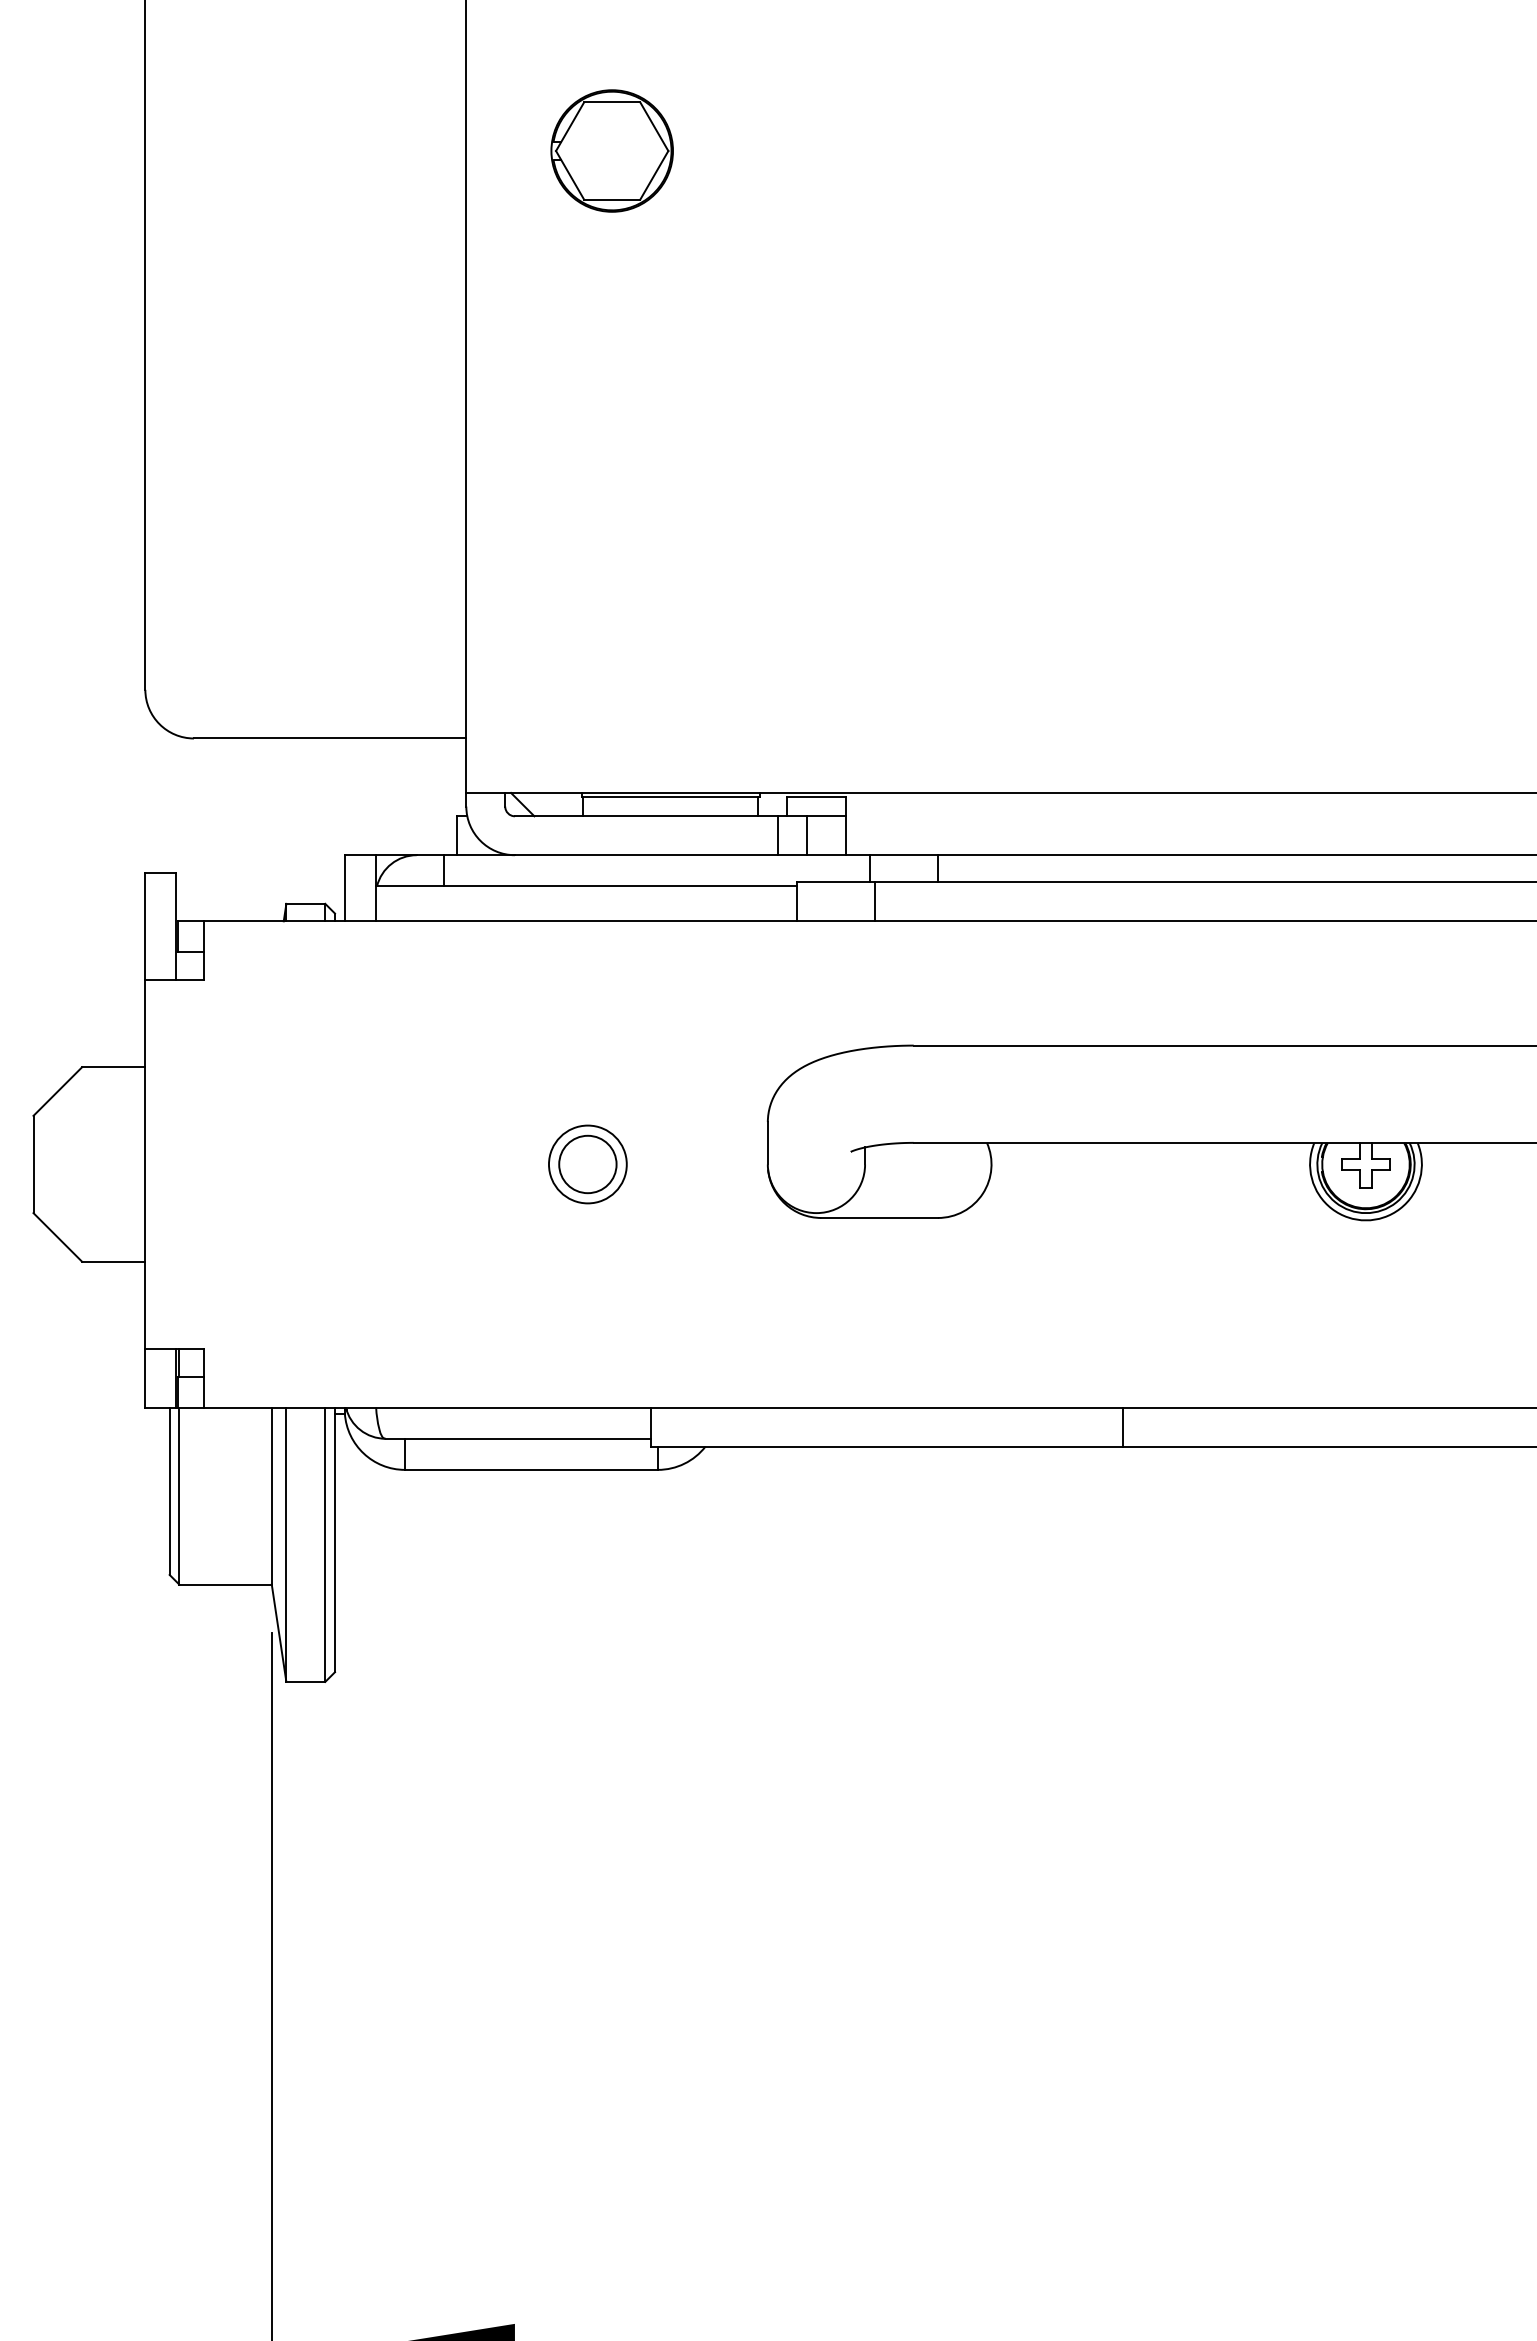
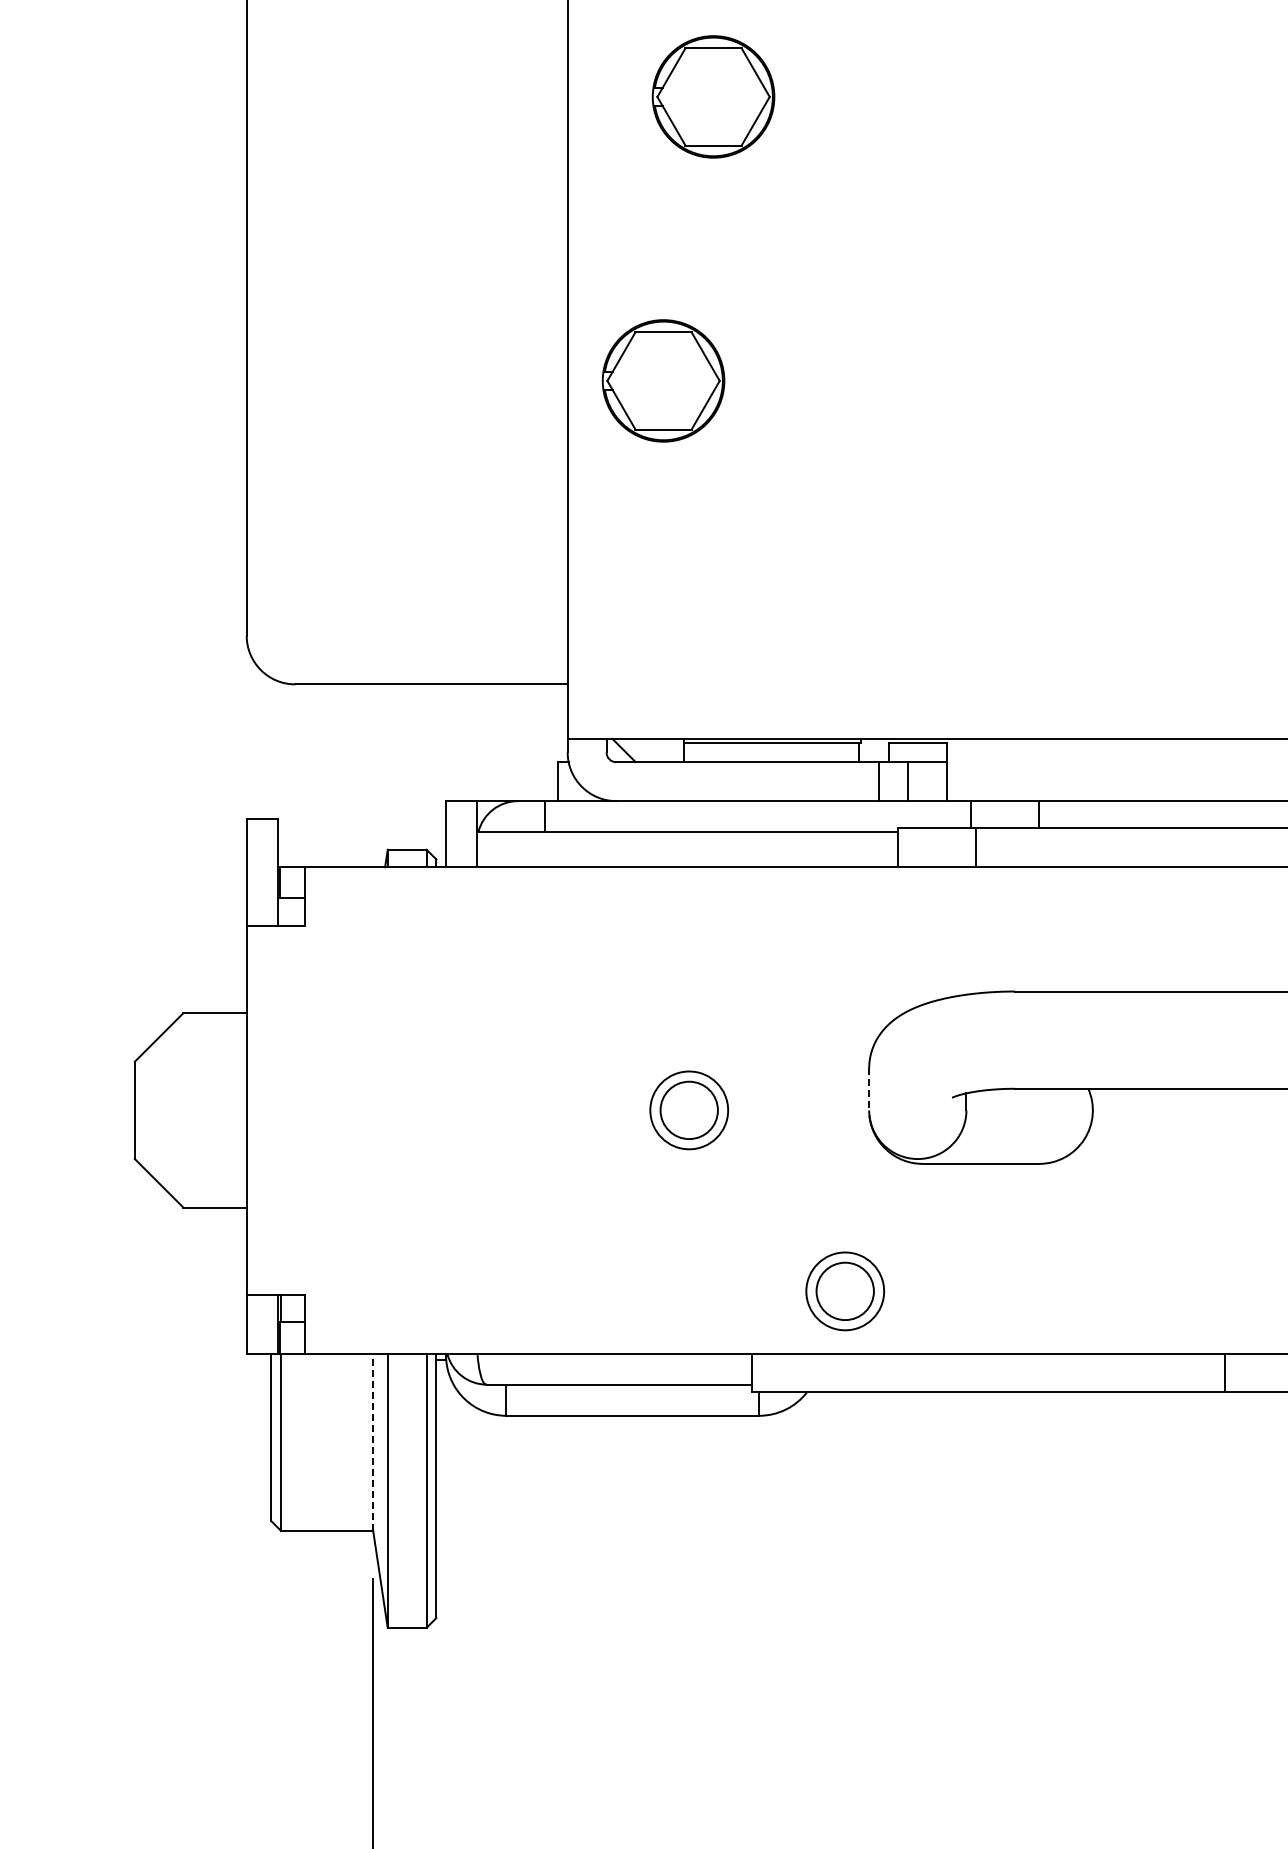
part: (561, 434) -> (662, 380), added
line: (767, 1143) -> (868, 1089), solid -> dashed
part: (743, 1345) -> (844, 1291), added
line: (271, 1496) -> (372, 1442), solid -> dashed

